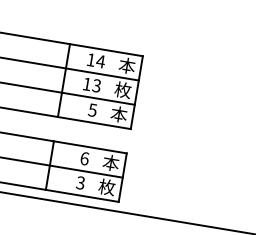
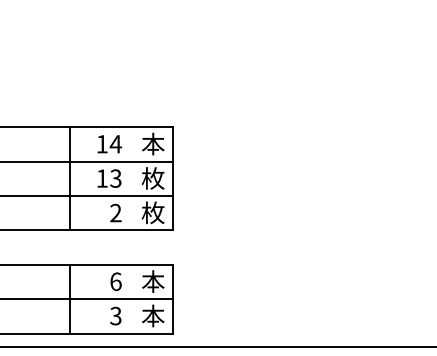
text: (92, 109) -> (115, 212), 5 -> 2
text: (118, 114) -> (152, 212), 本 -> 枚
text: (106, 186) -> (152, 315), 枚 -> 本

